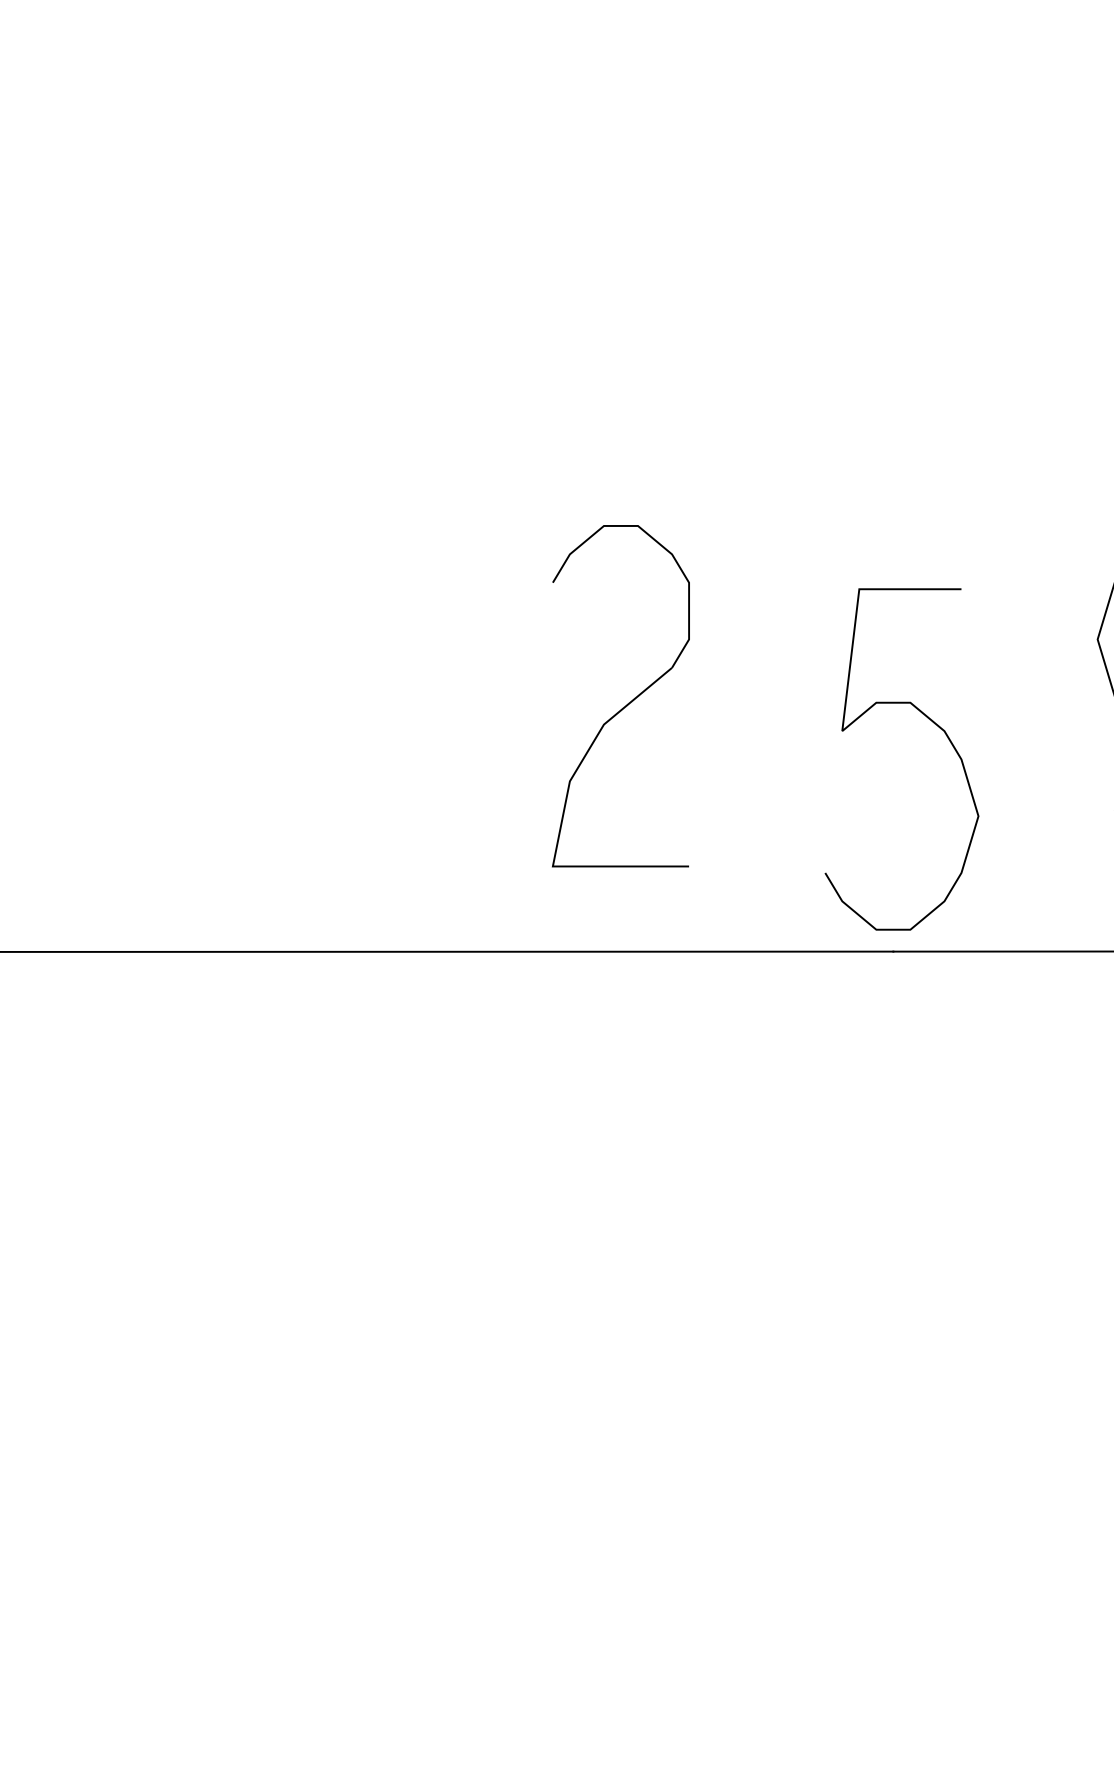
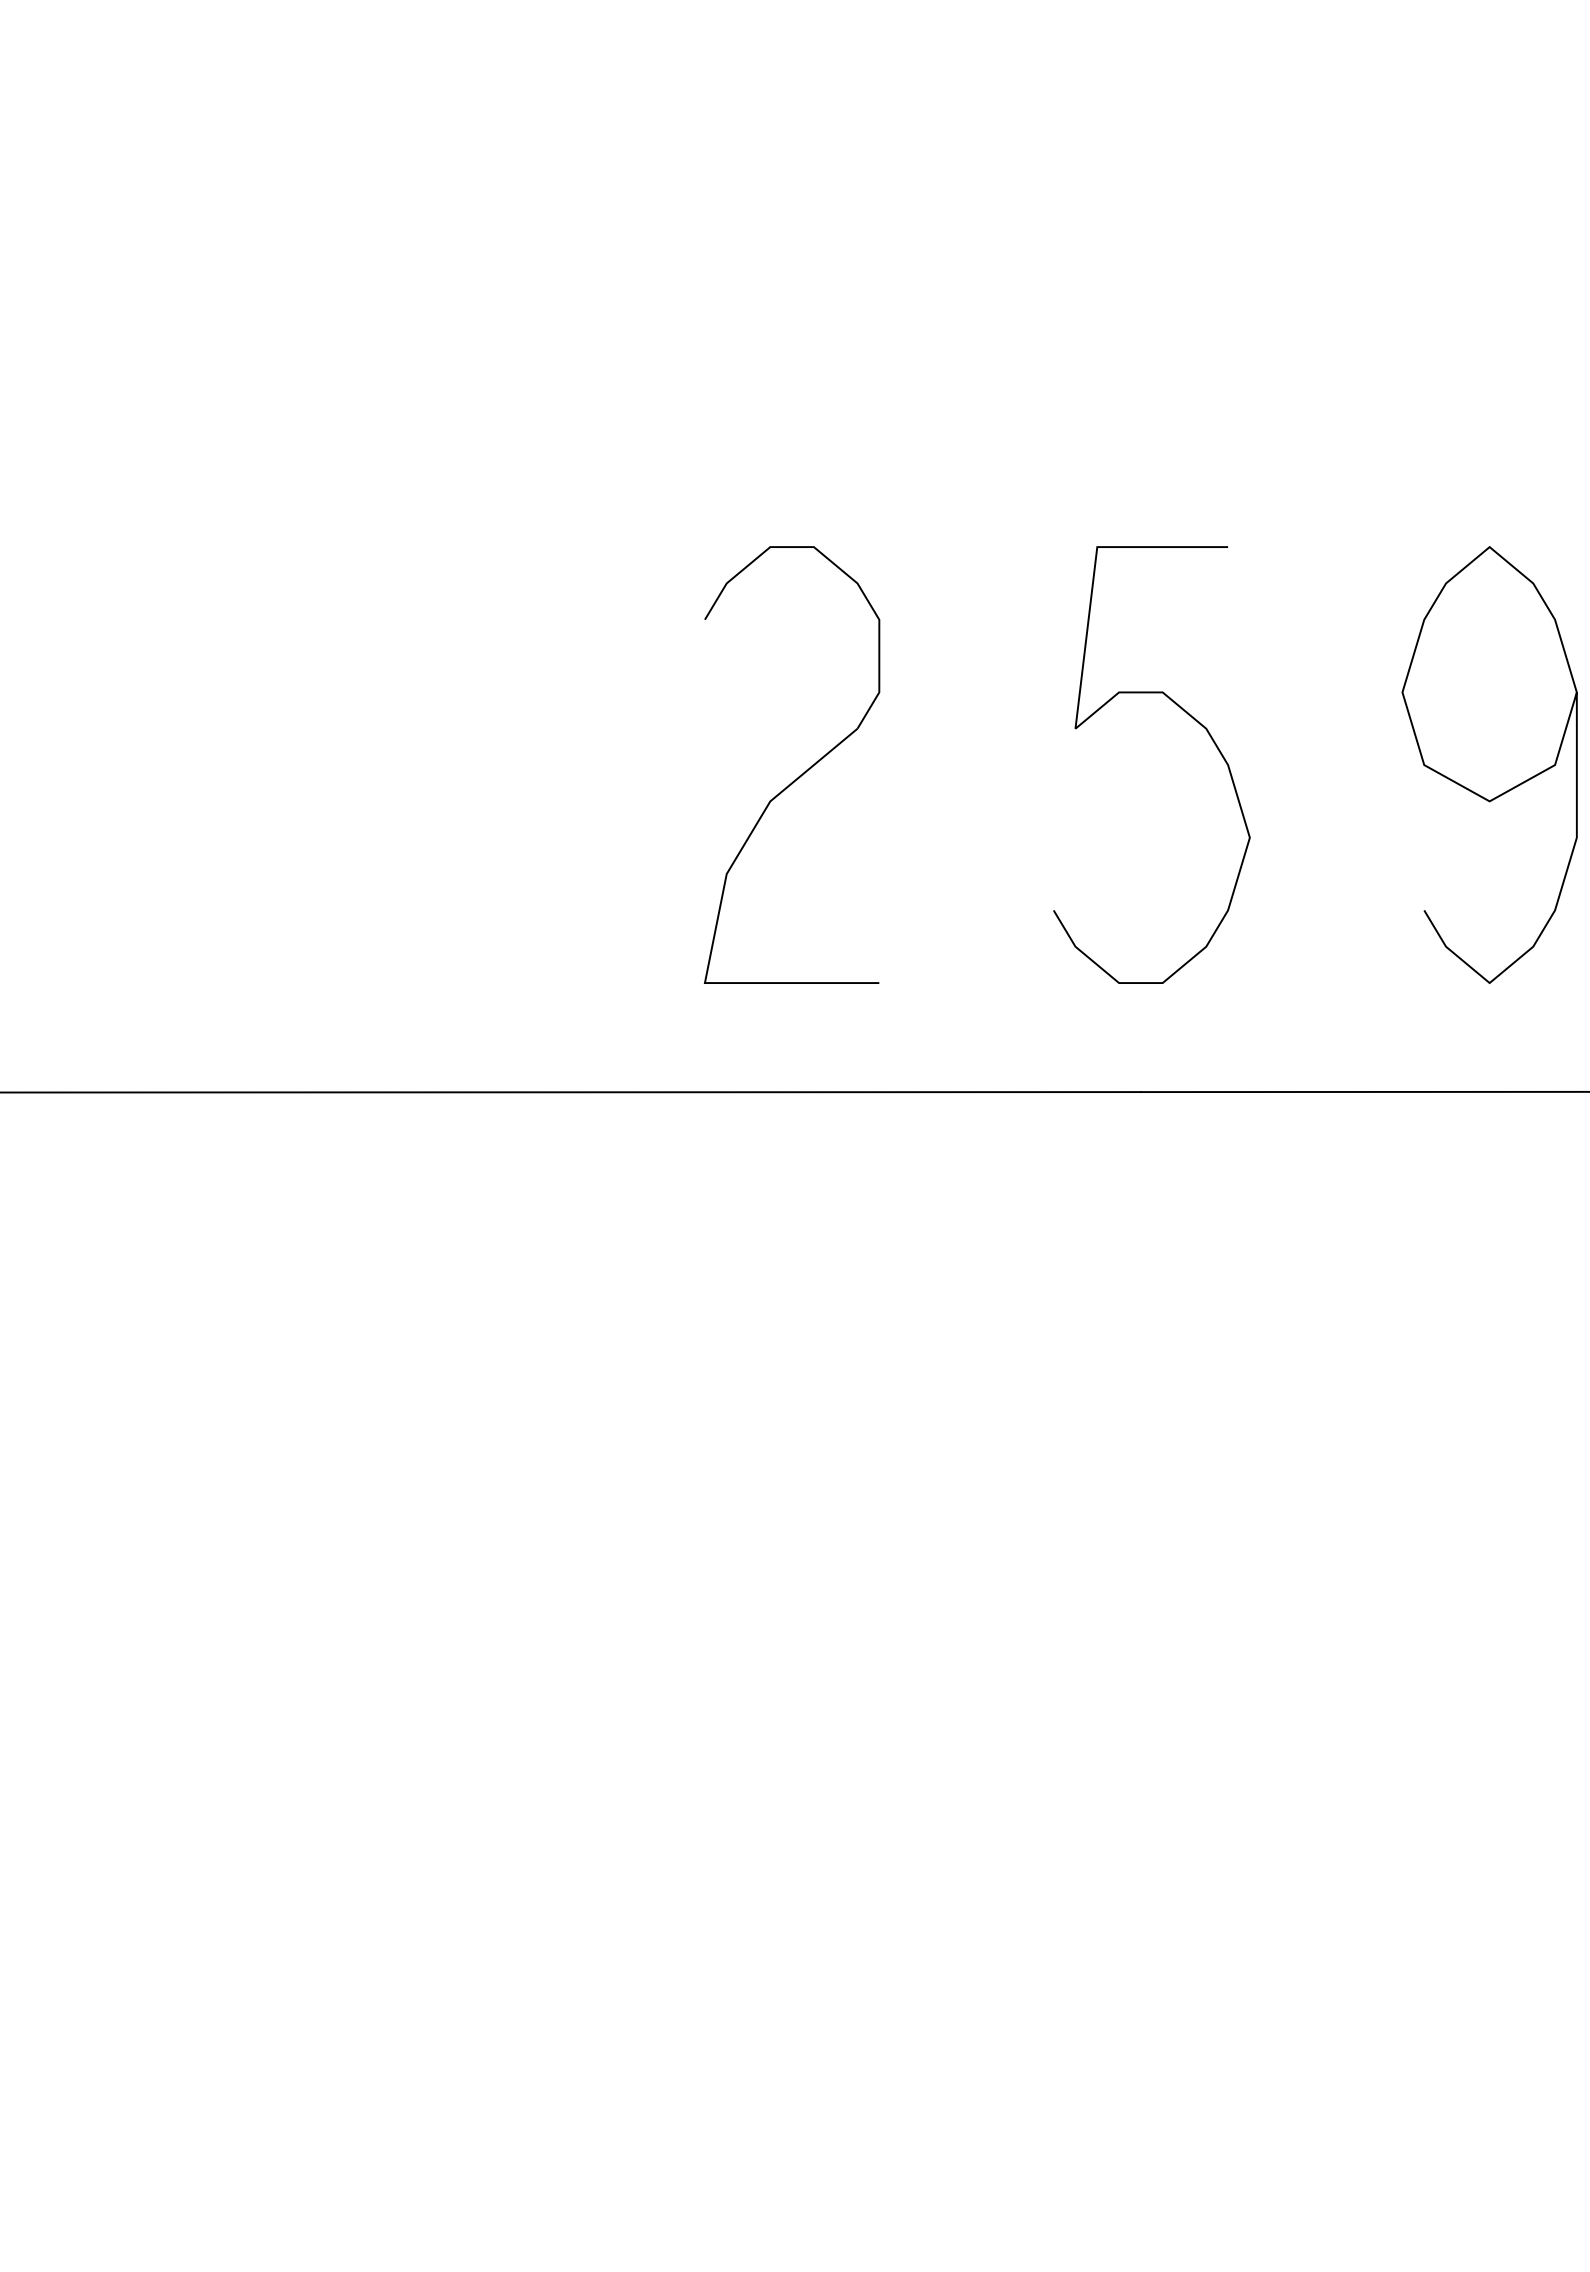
curve: (930, 720) -> (1188, 715), moved

